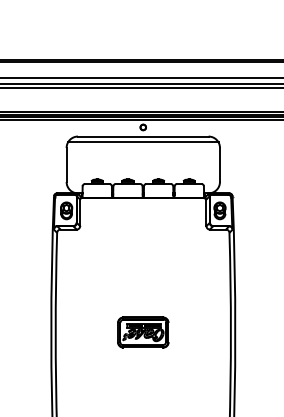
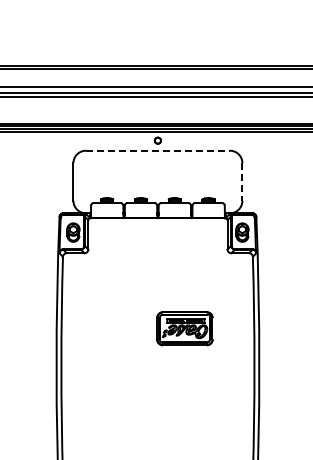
line: (142, 136) -> (157, 150), solid -> dashed
line: (142, 142) -> (157, 157), removed
line: (220, 165) -> (242, 182), solid -> dashed
part: (142, 332) -> (184, 328), moved

